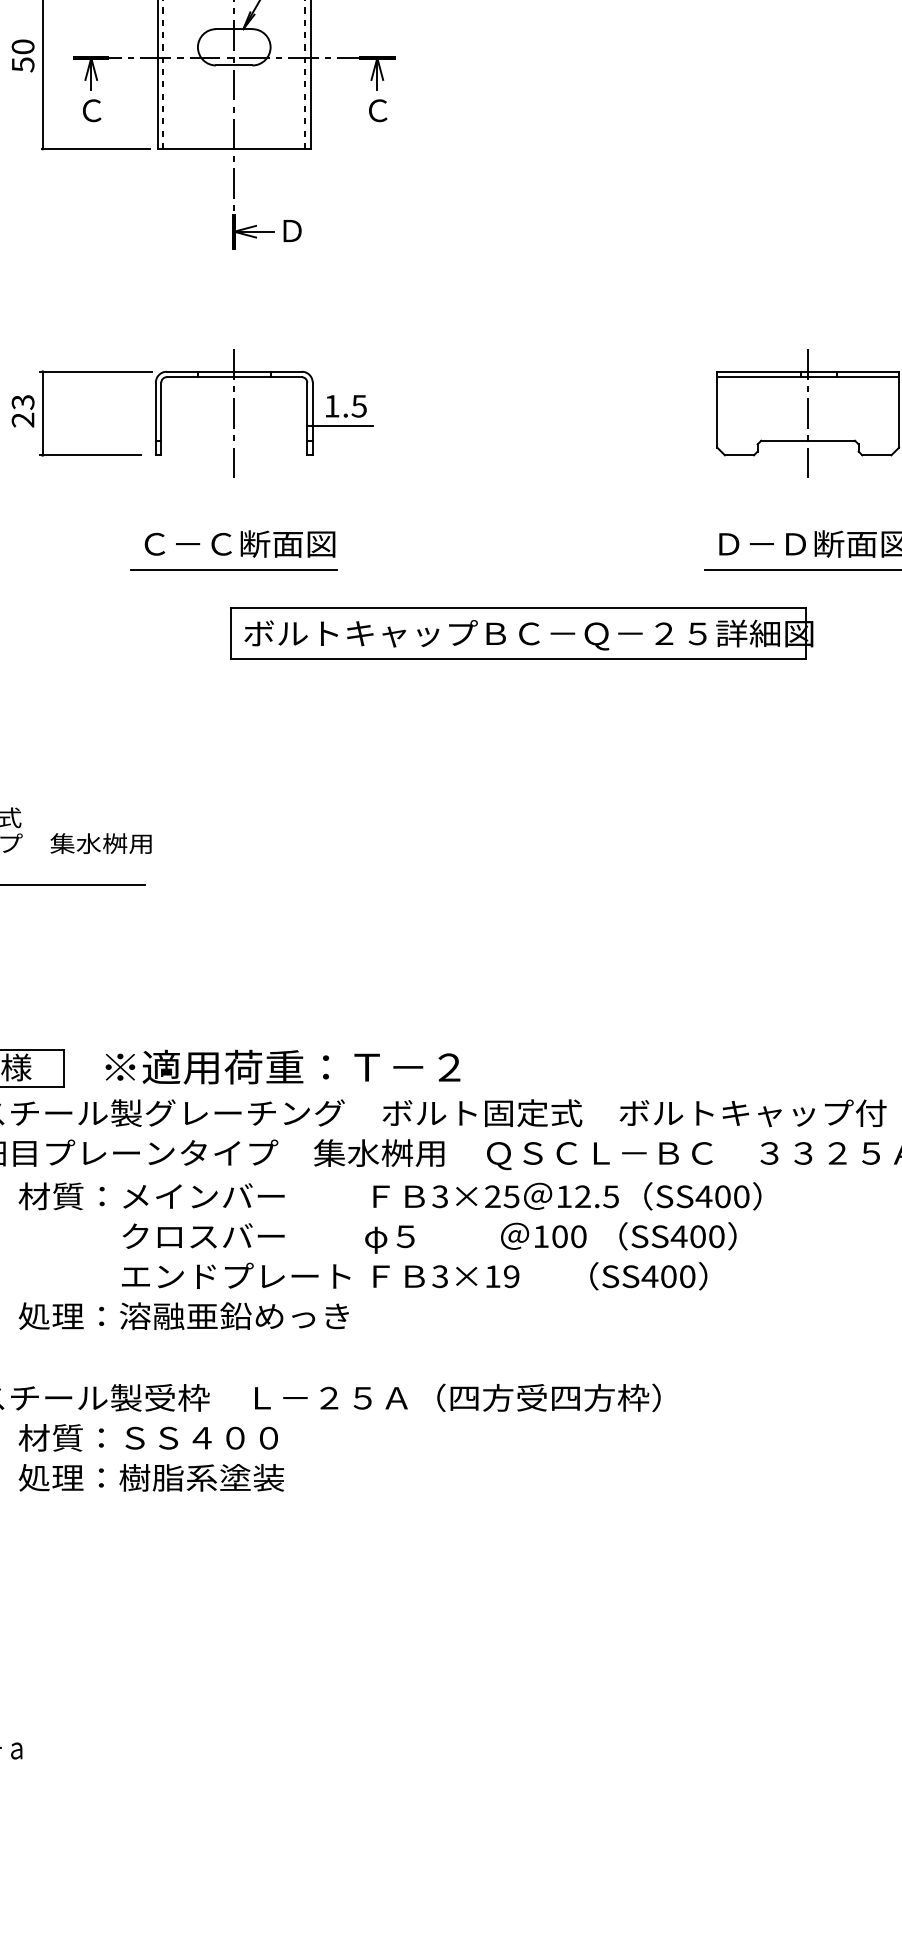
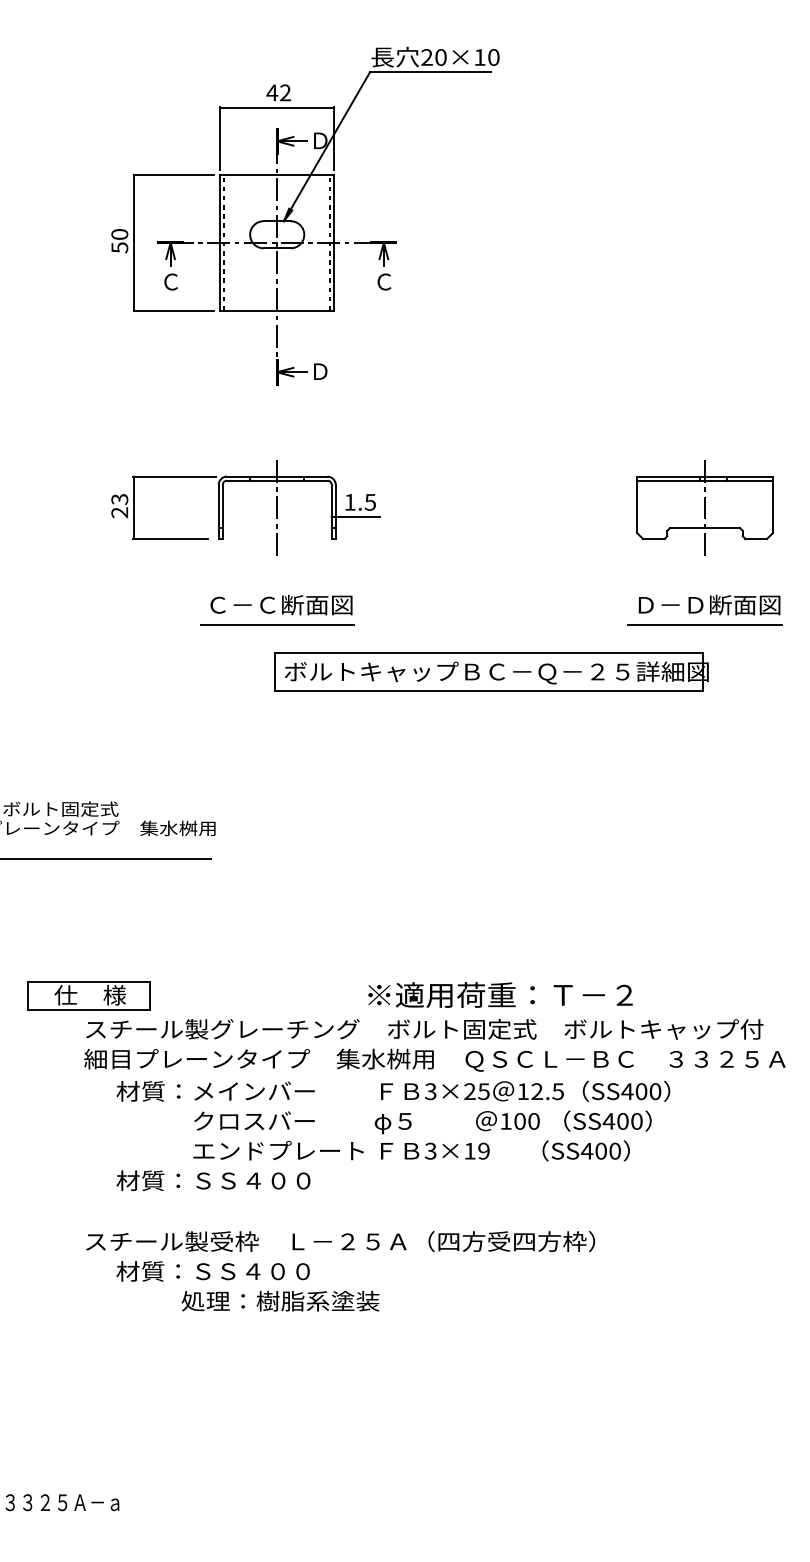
text: (282, 1066) -> (500, 994), moved
text: (183, 1315) -> (239, 1180), 処理：溶融亜鉛めっき -> 材質：ＳＳ４００
text: (151, 1476) -> (280, 1300), moved

